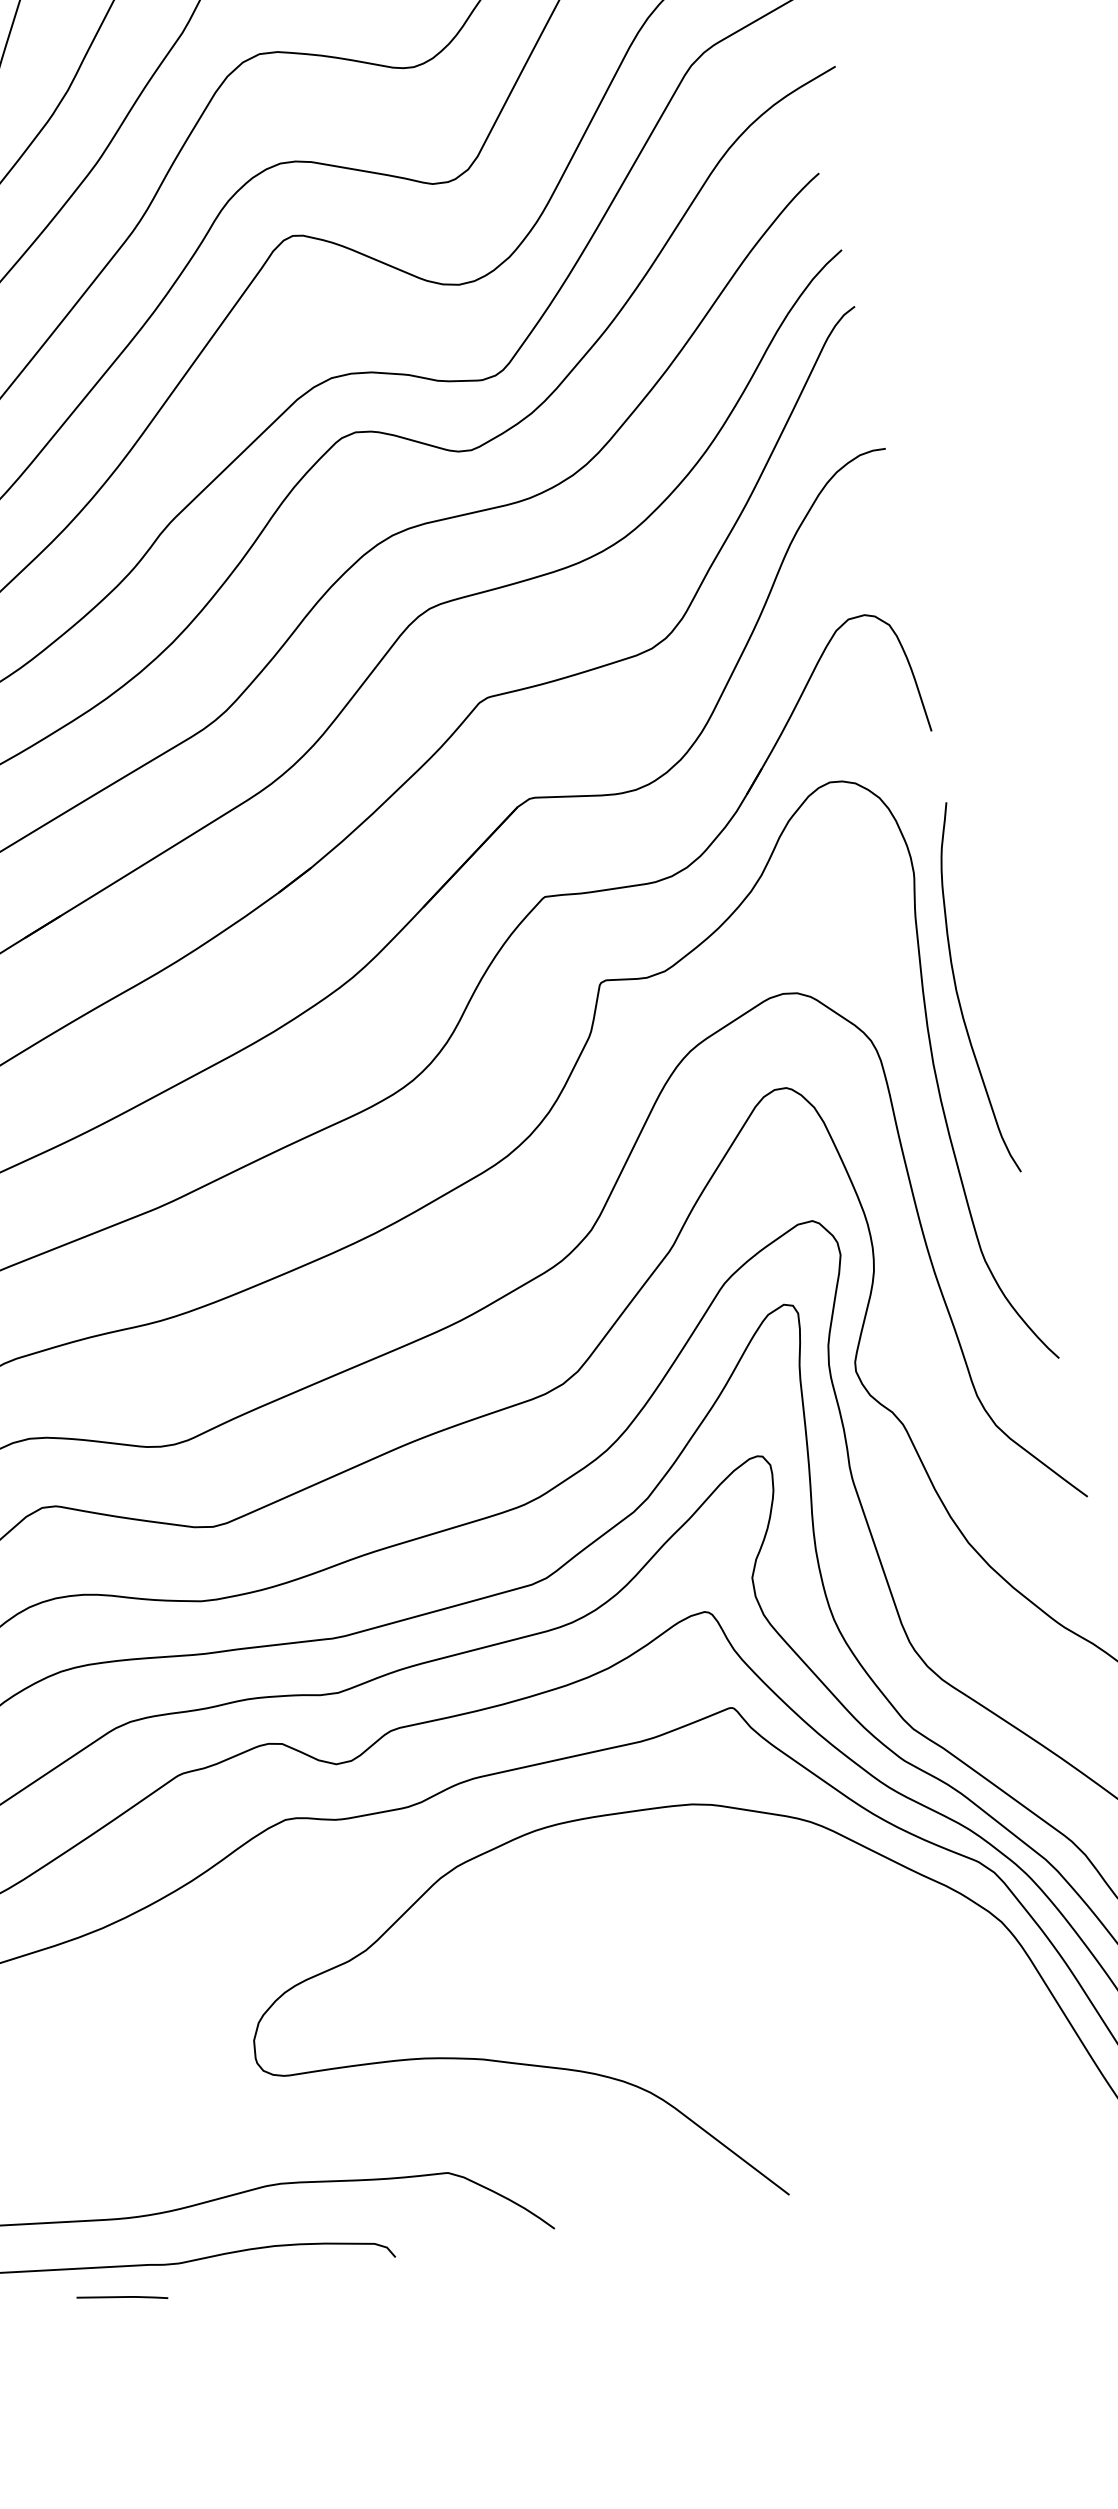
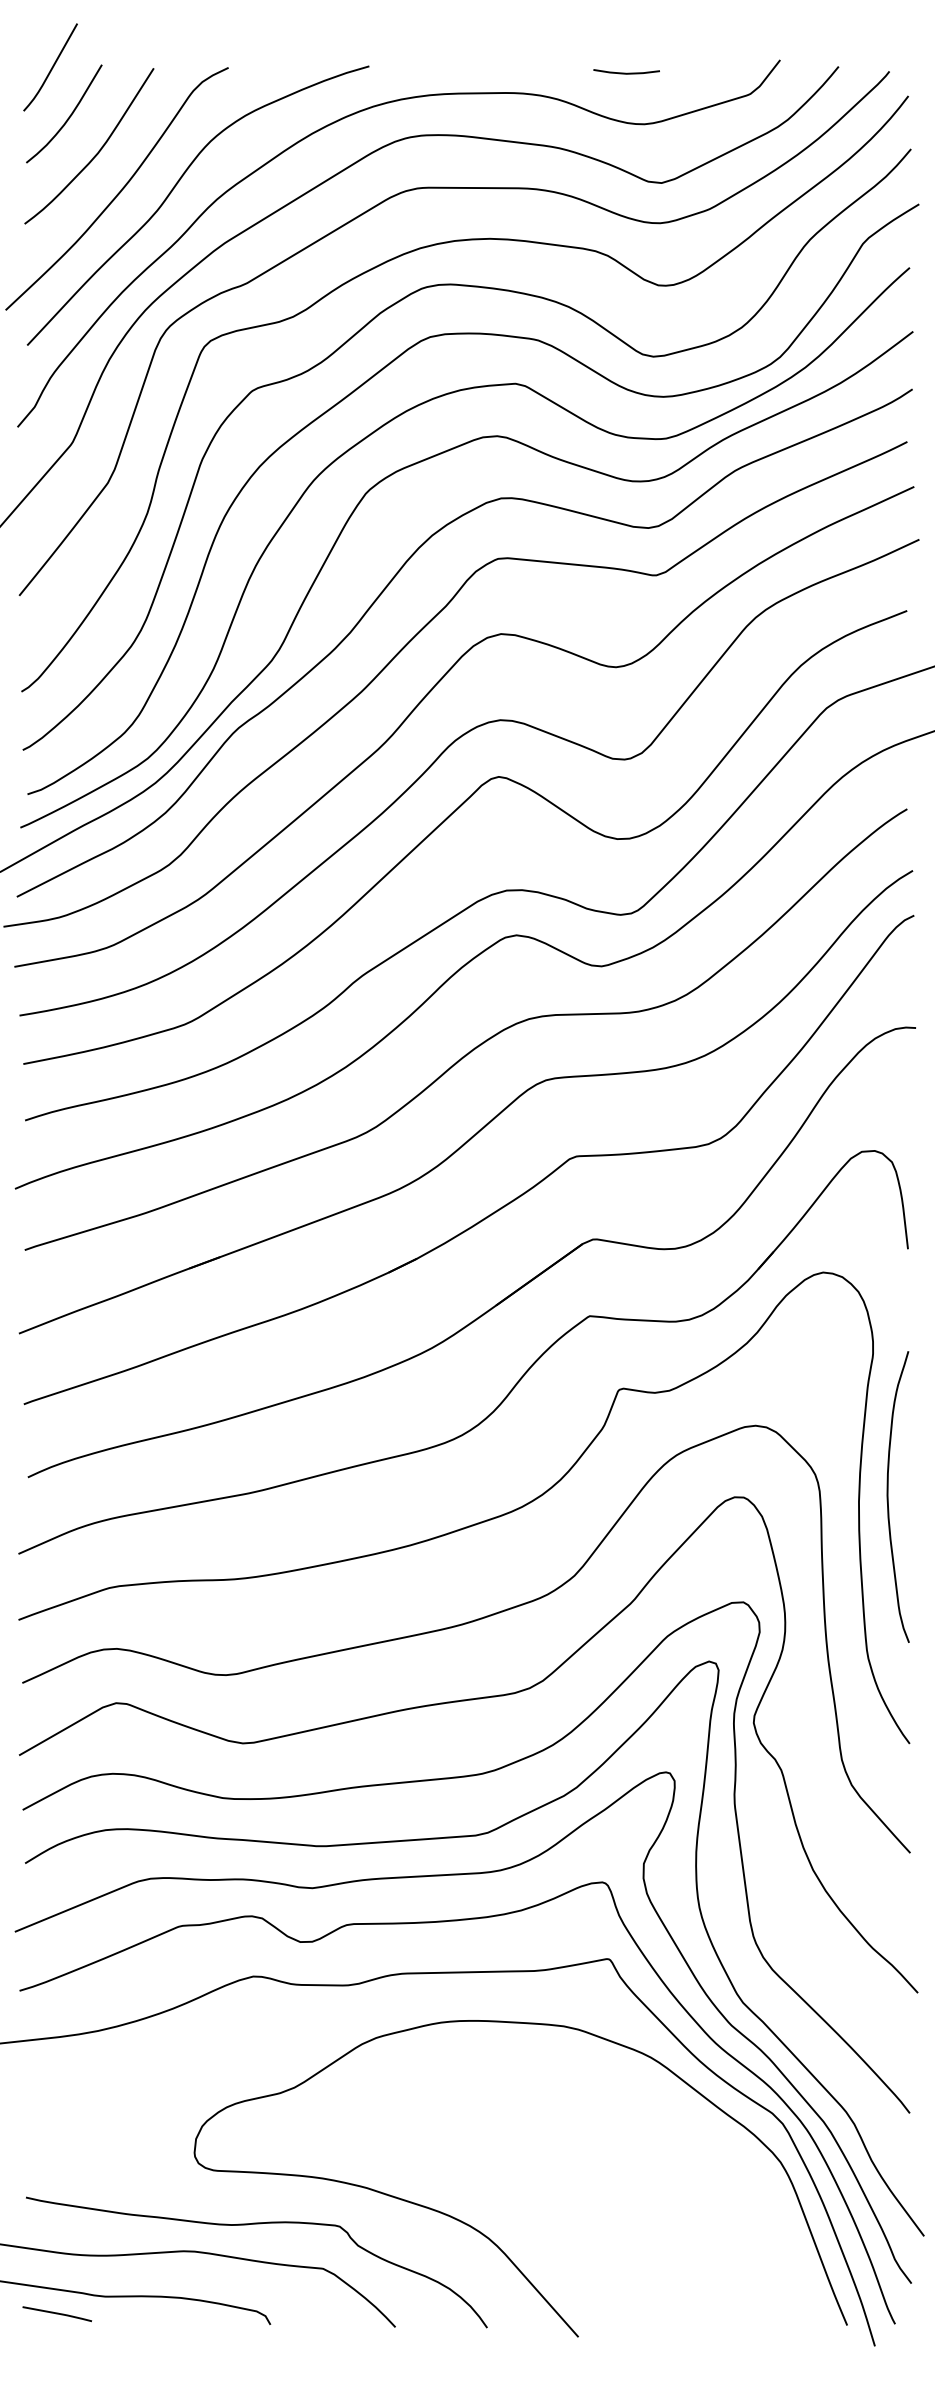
curve: (957, 991) -> (888, 1496), moved
curve: (342, 2136) -> (248, 2225), added

